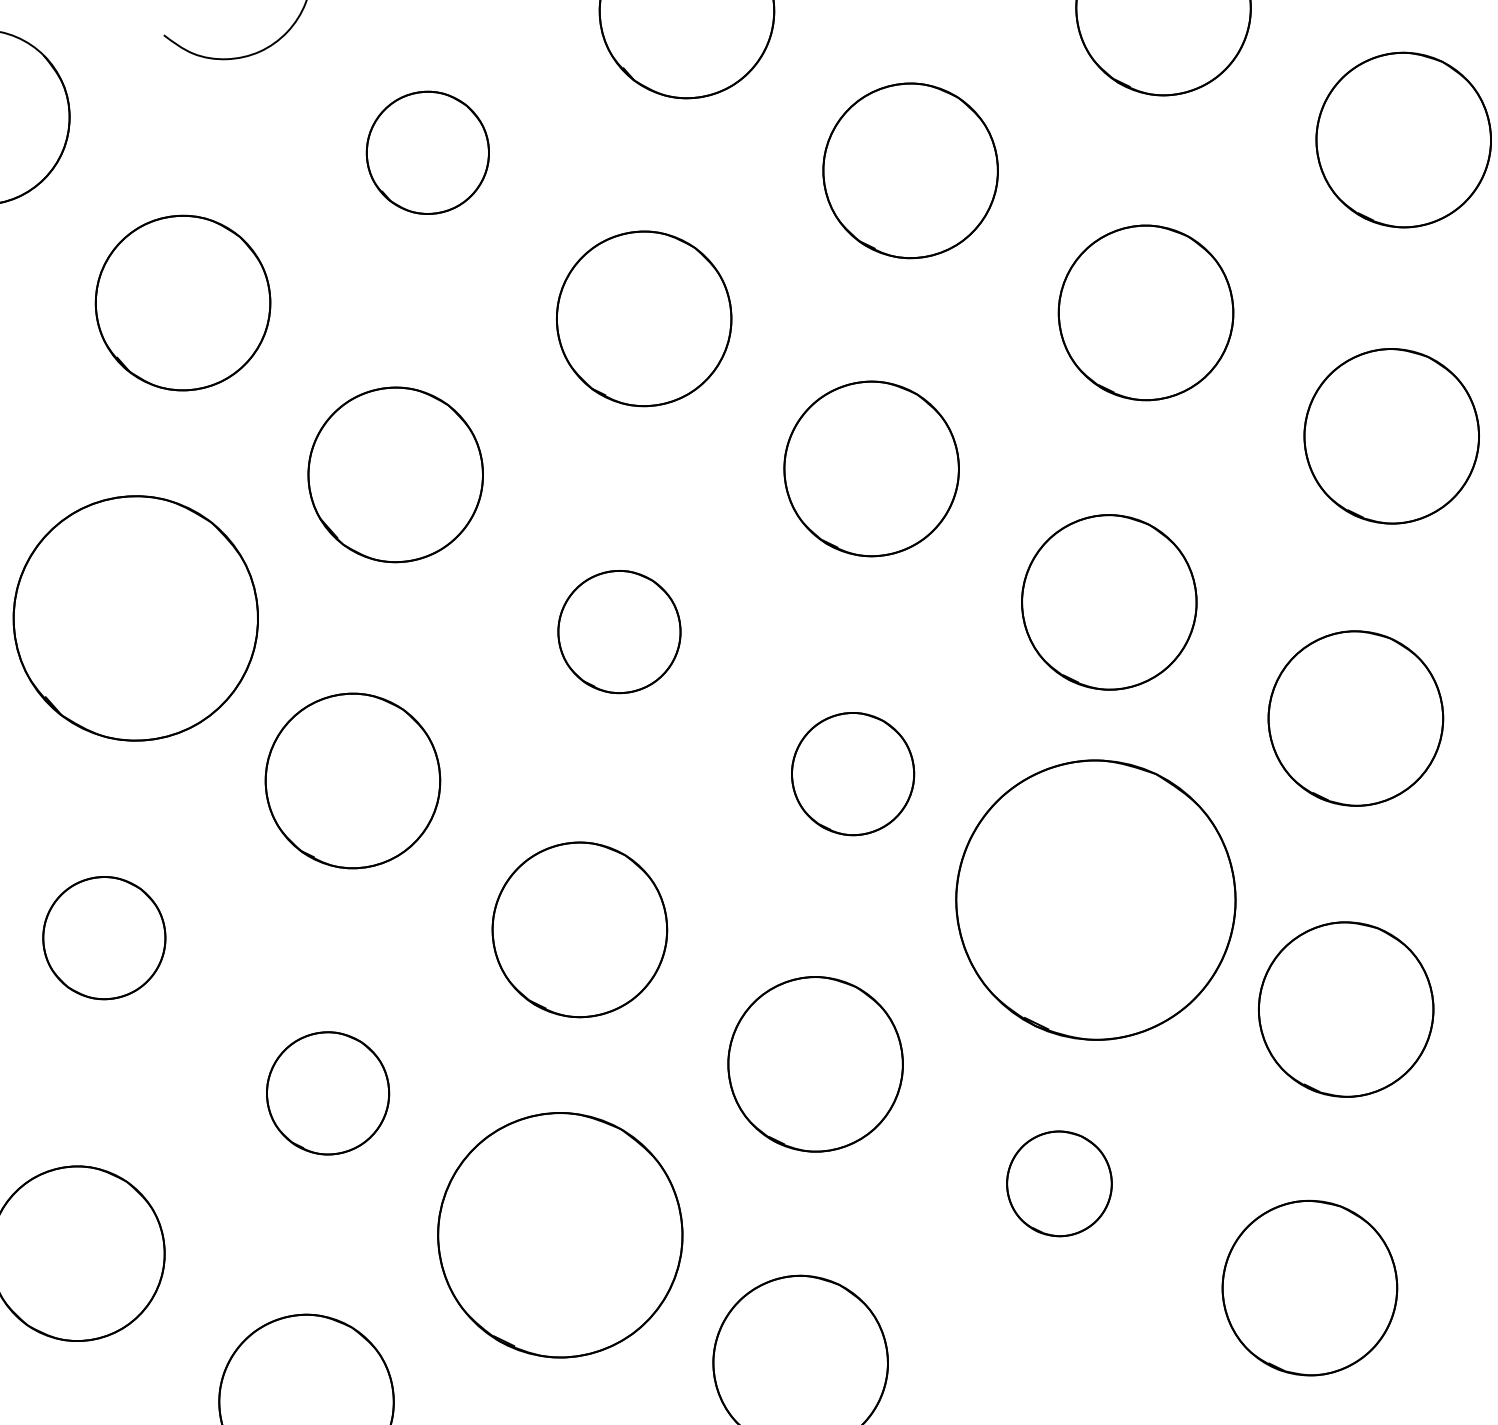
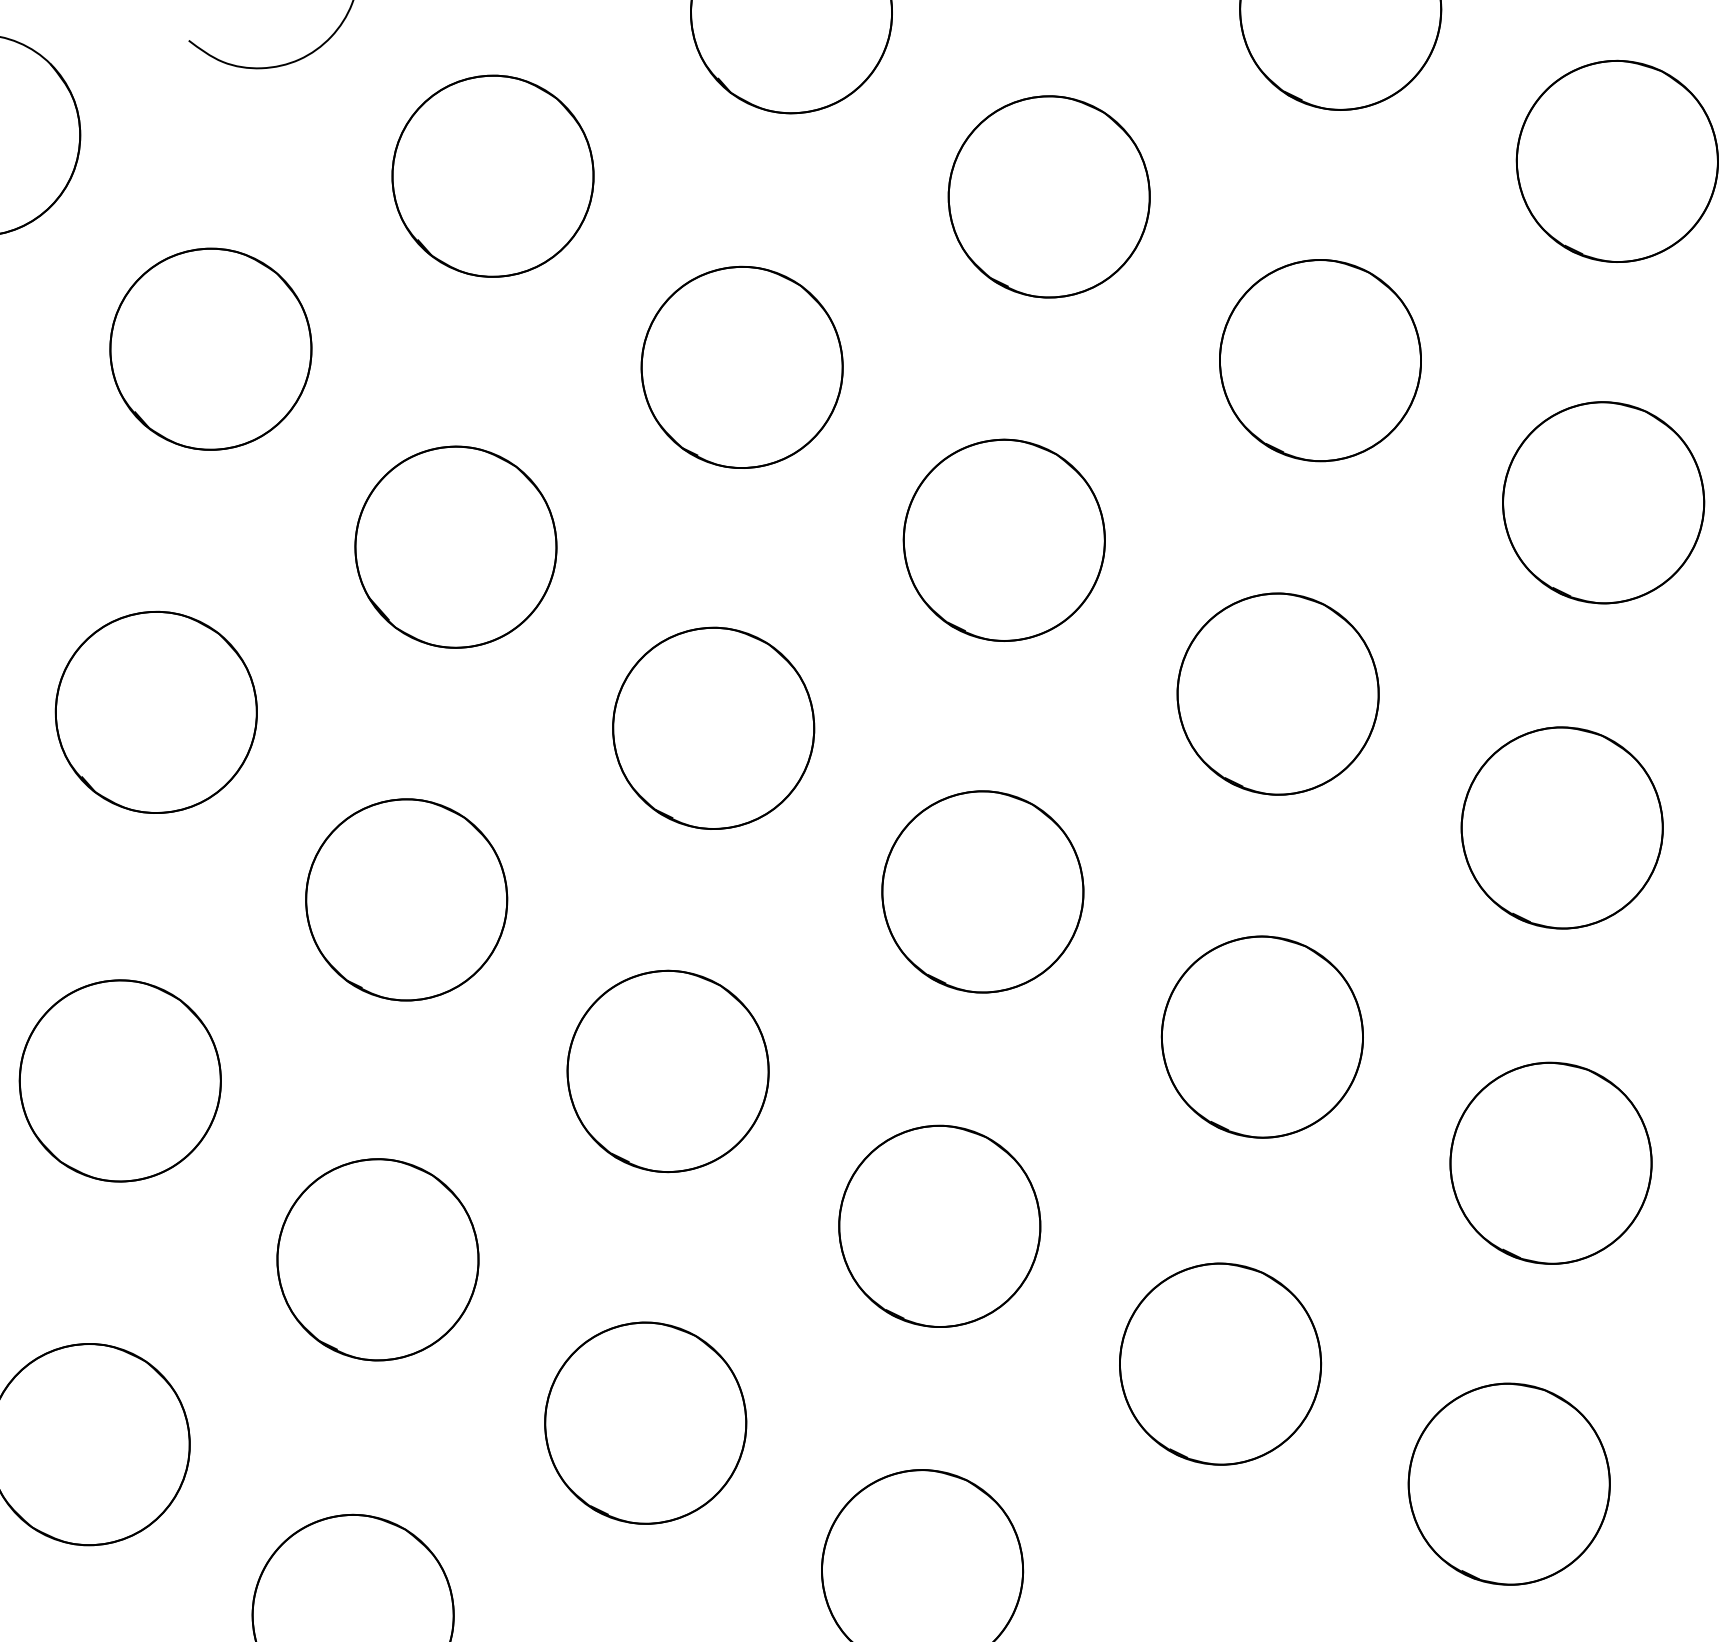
part: (427, 152) -> (492, 175), size x1.43
part: (134, 617) -> (155, 711), size x0.71
part: (619, 631) -> (713, 727), size x1.43
part: (852, 773) -> (982, 891), size x1.43
part: (1094, 899) -> (1261, 1036), size x0.62
circle: (103, 937) -> (119, 1080), size x1.43
part: (327, 1093) -> (377, 1259), size x1.43
part: (1059, 1183) -> (1220, 1363), size x1.67
part: (560, 1234) -> (645, 1422), size x0.71

